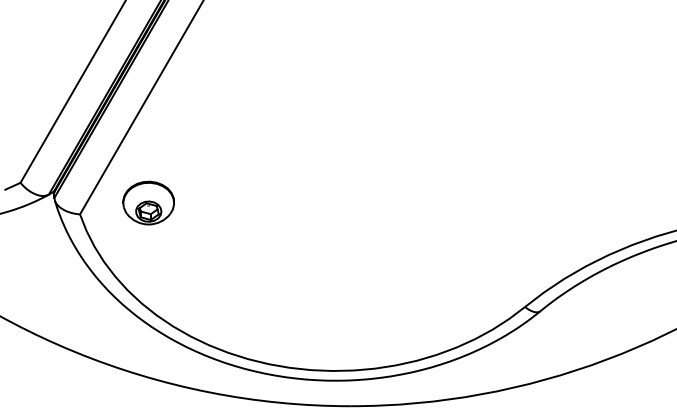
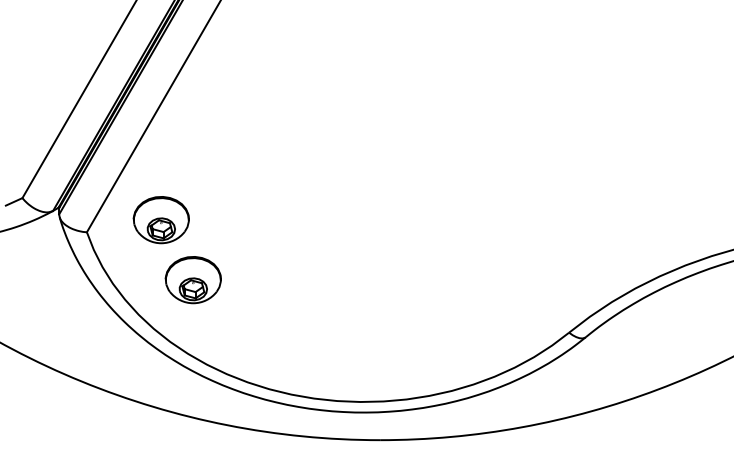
part: (177, 258) -> (192, 280), added

